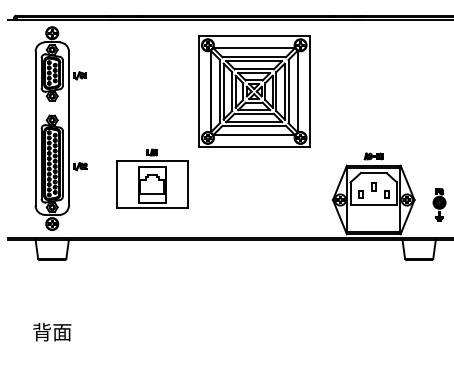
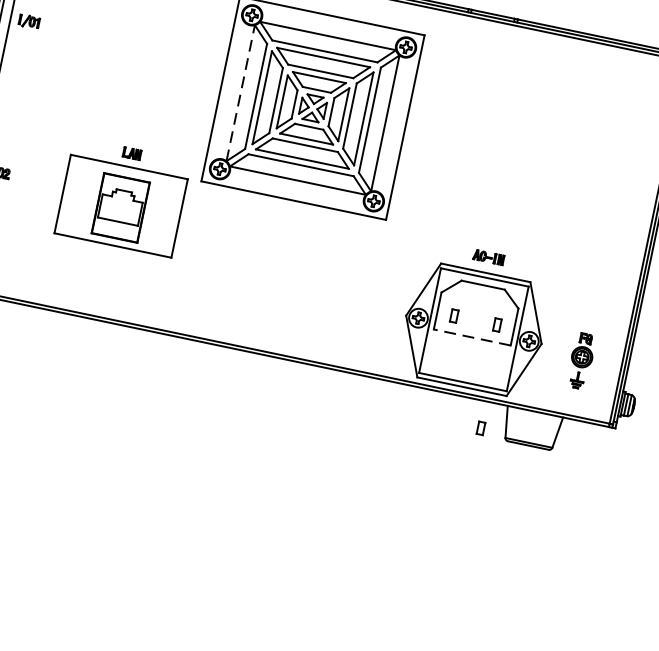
line: (210, 91) -> (240, 92), solid -> dashed
part: (152, 178) -> (123, 196), moved
part: (373, 186) -> (480, 427), moved
line: (373, 204) -> (471, 337), solid -> dashed

